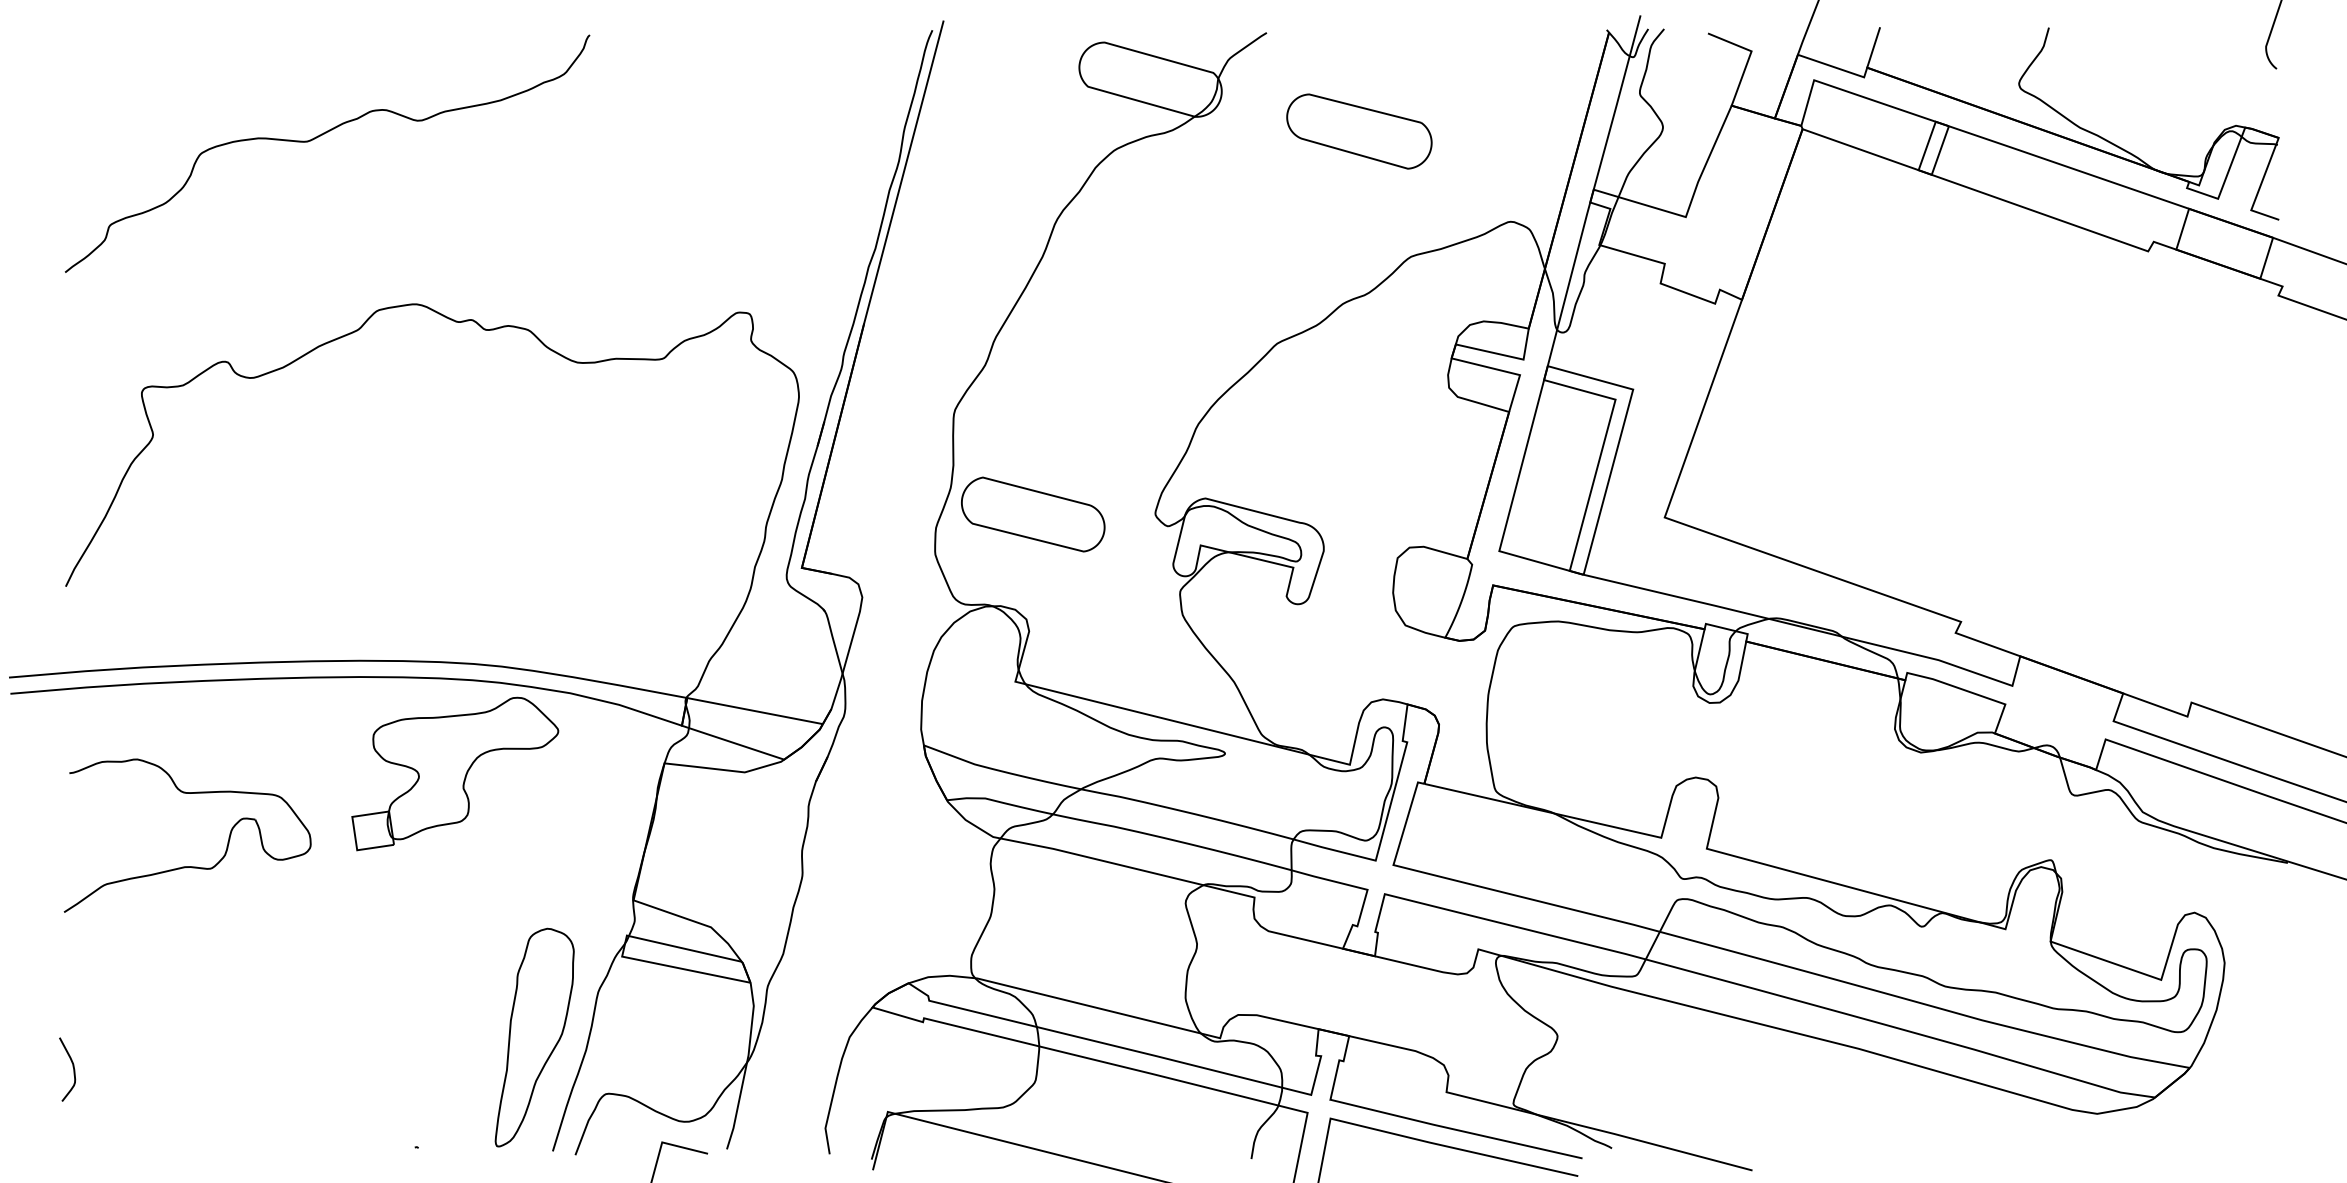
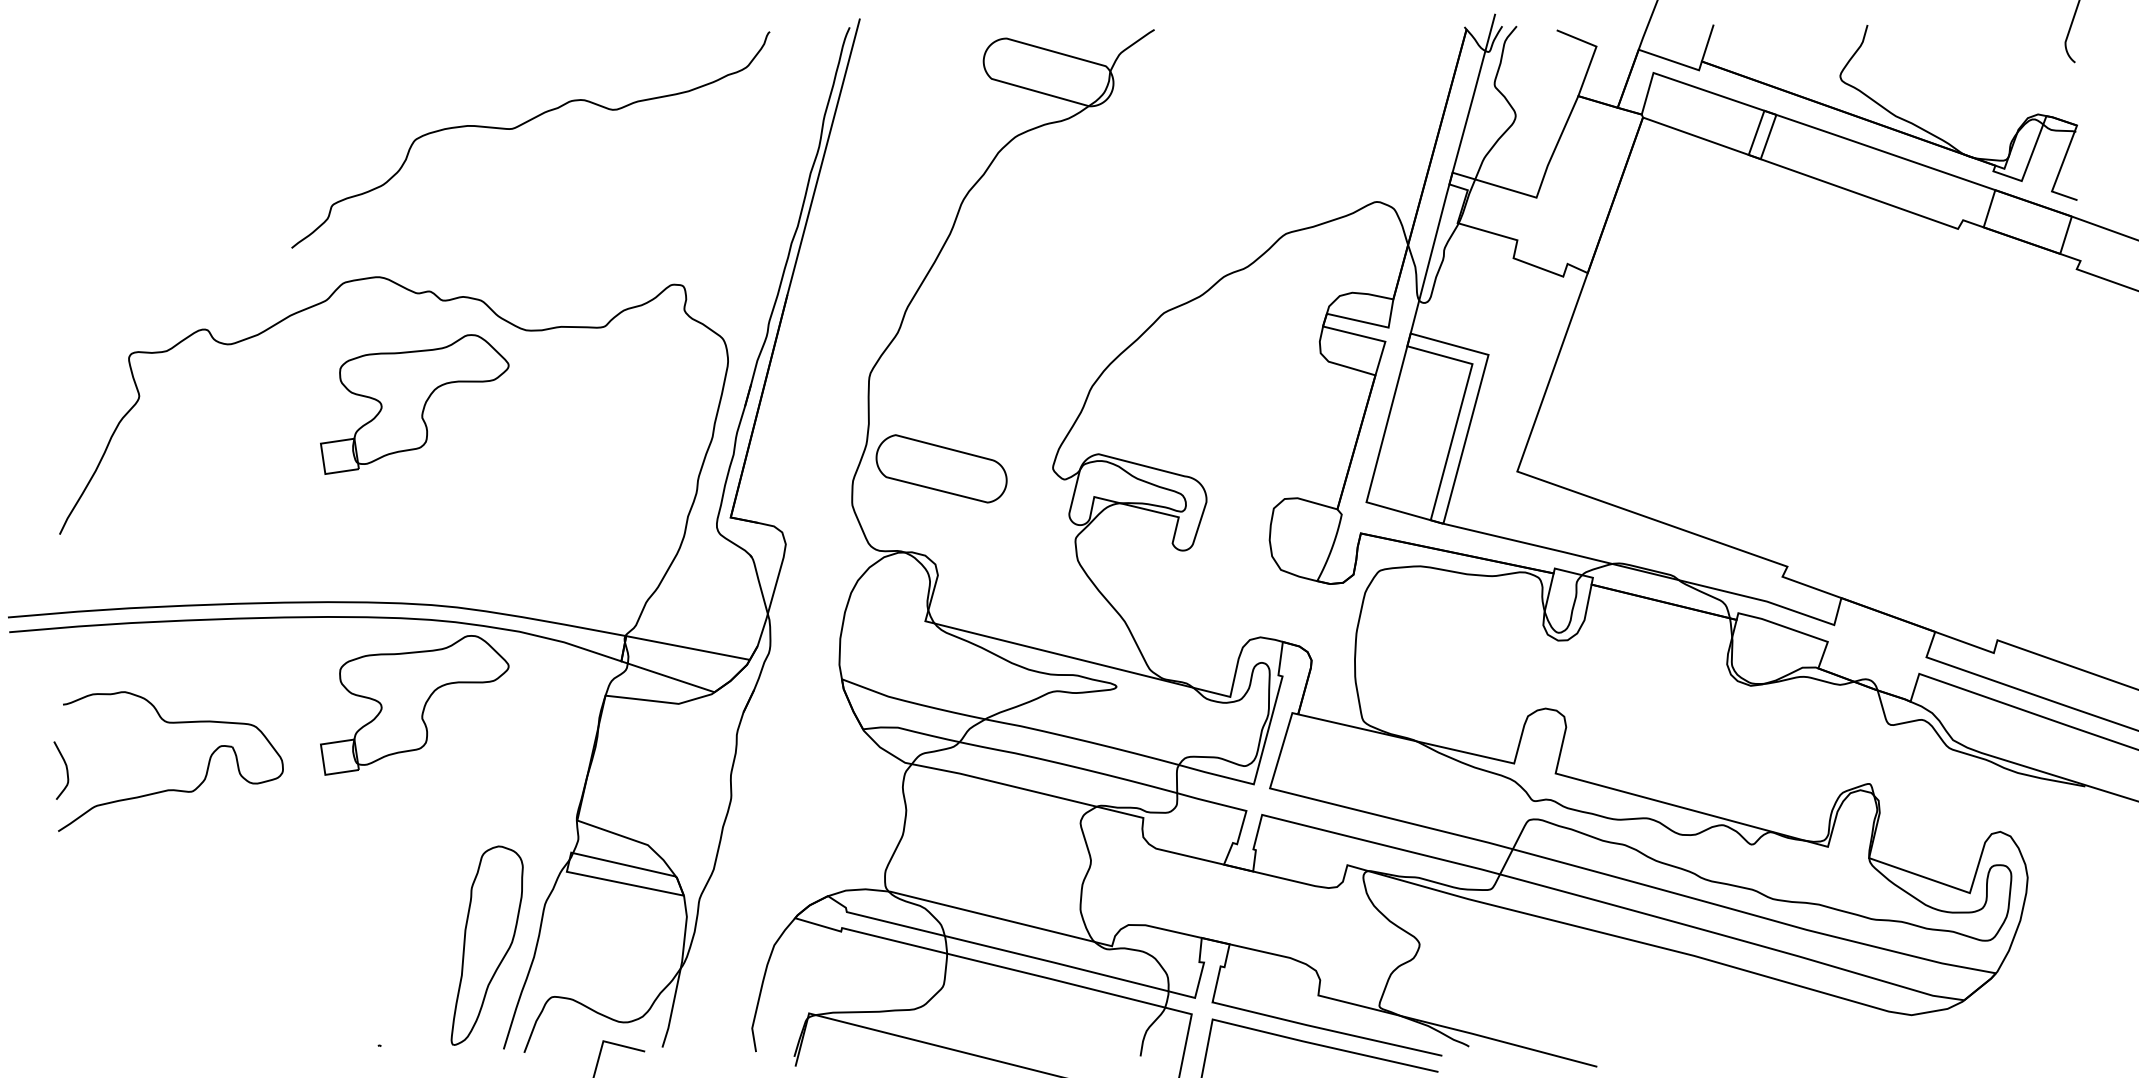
part: (1359, 131) -> (1239, 119), removed
curve: (318, 137) -> (522, 125), moved
part: (455, 443) -> (414, 404), added
curve: (72, 1067) -> (65, 768), moved

